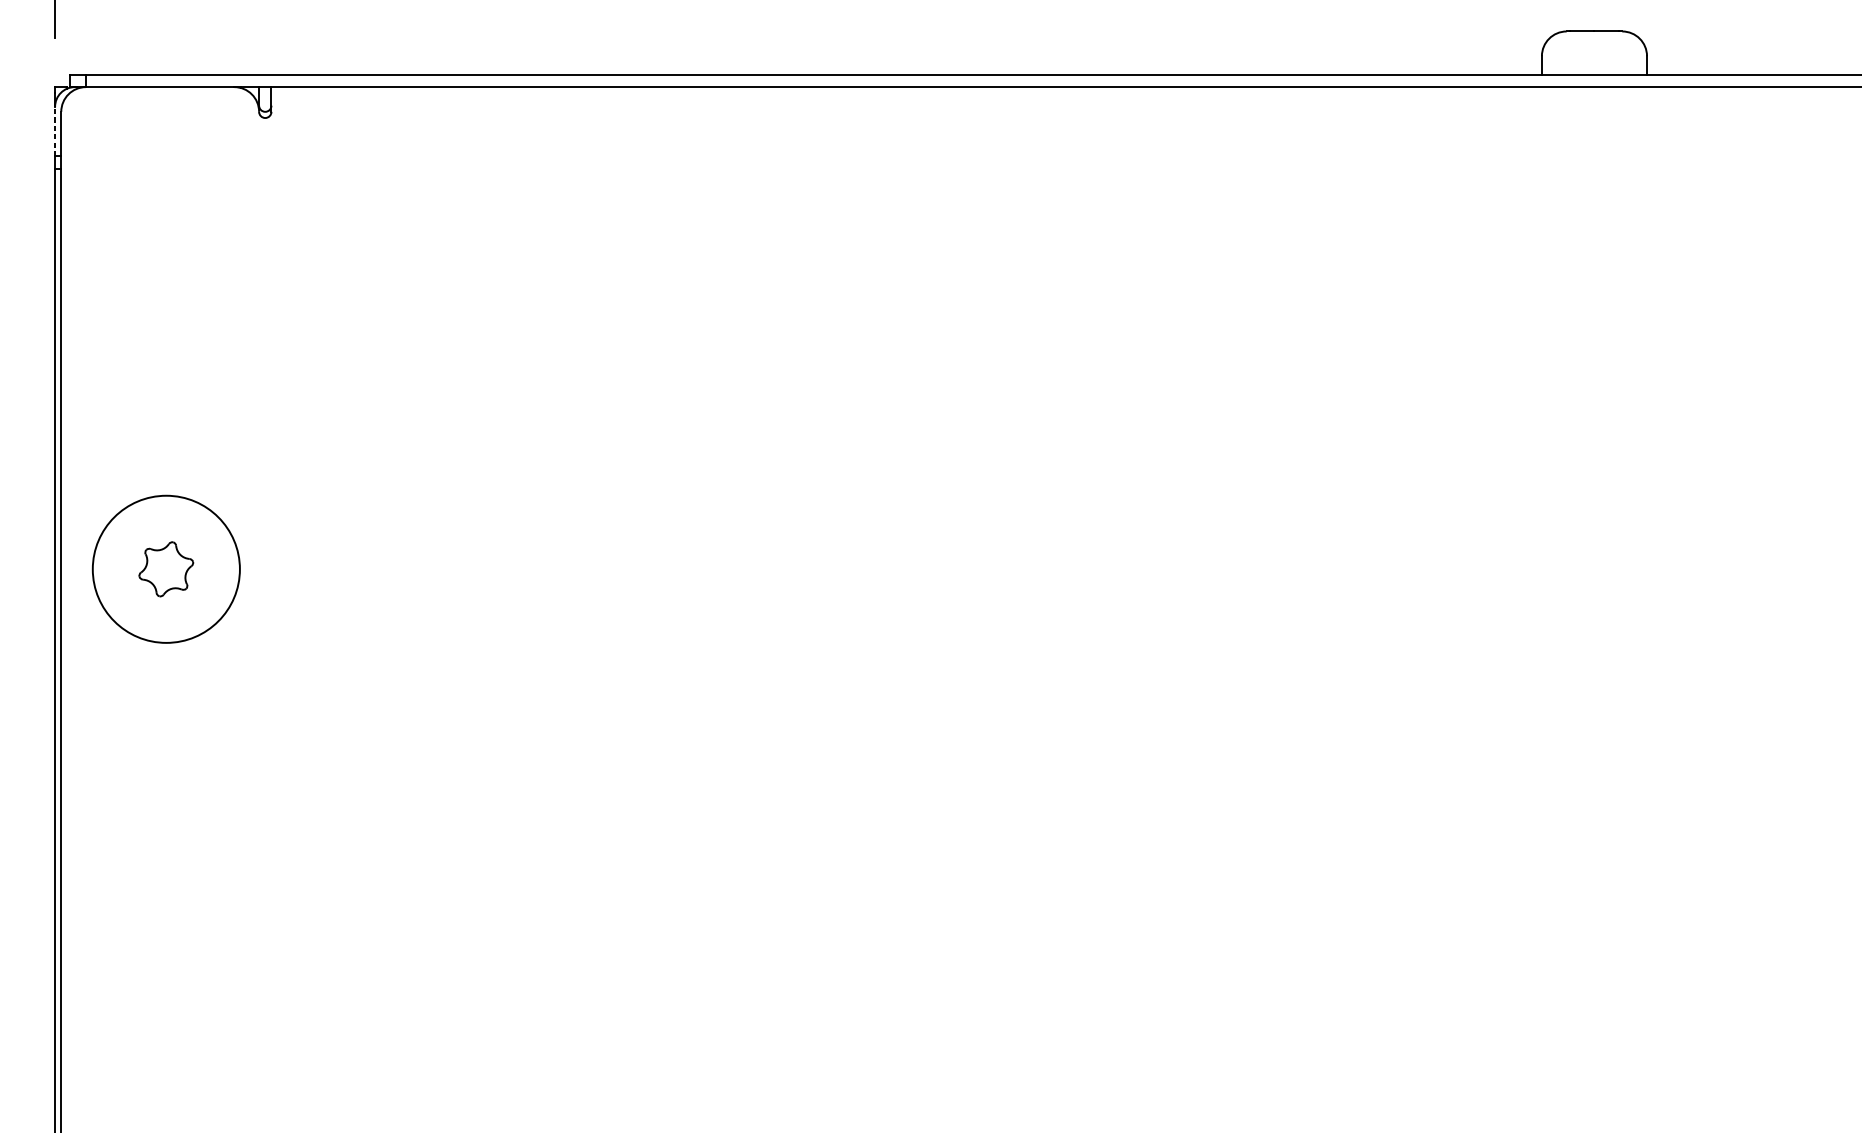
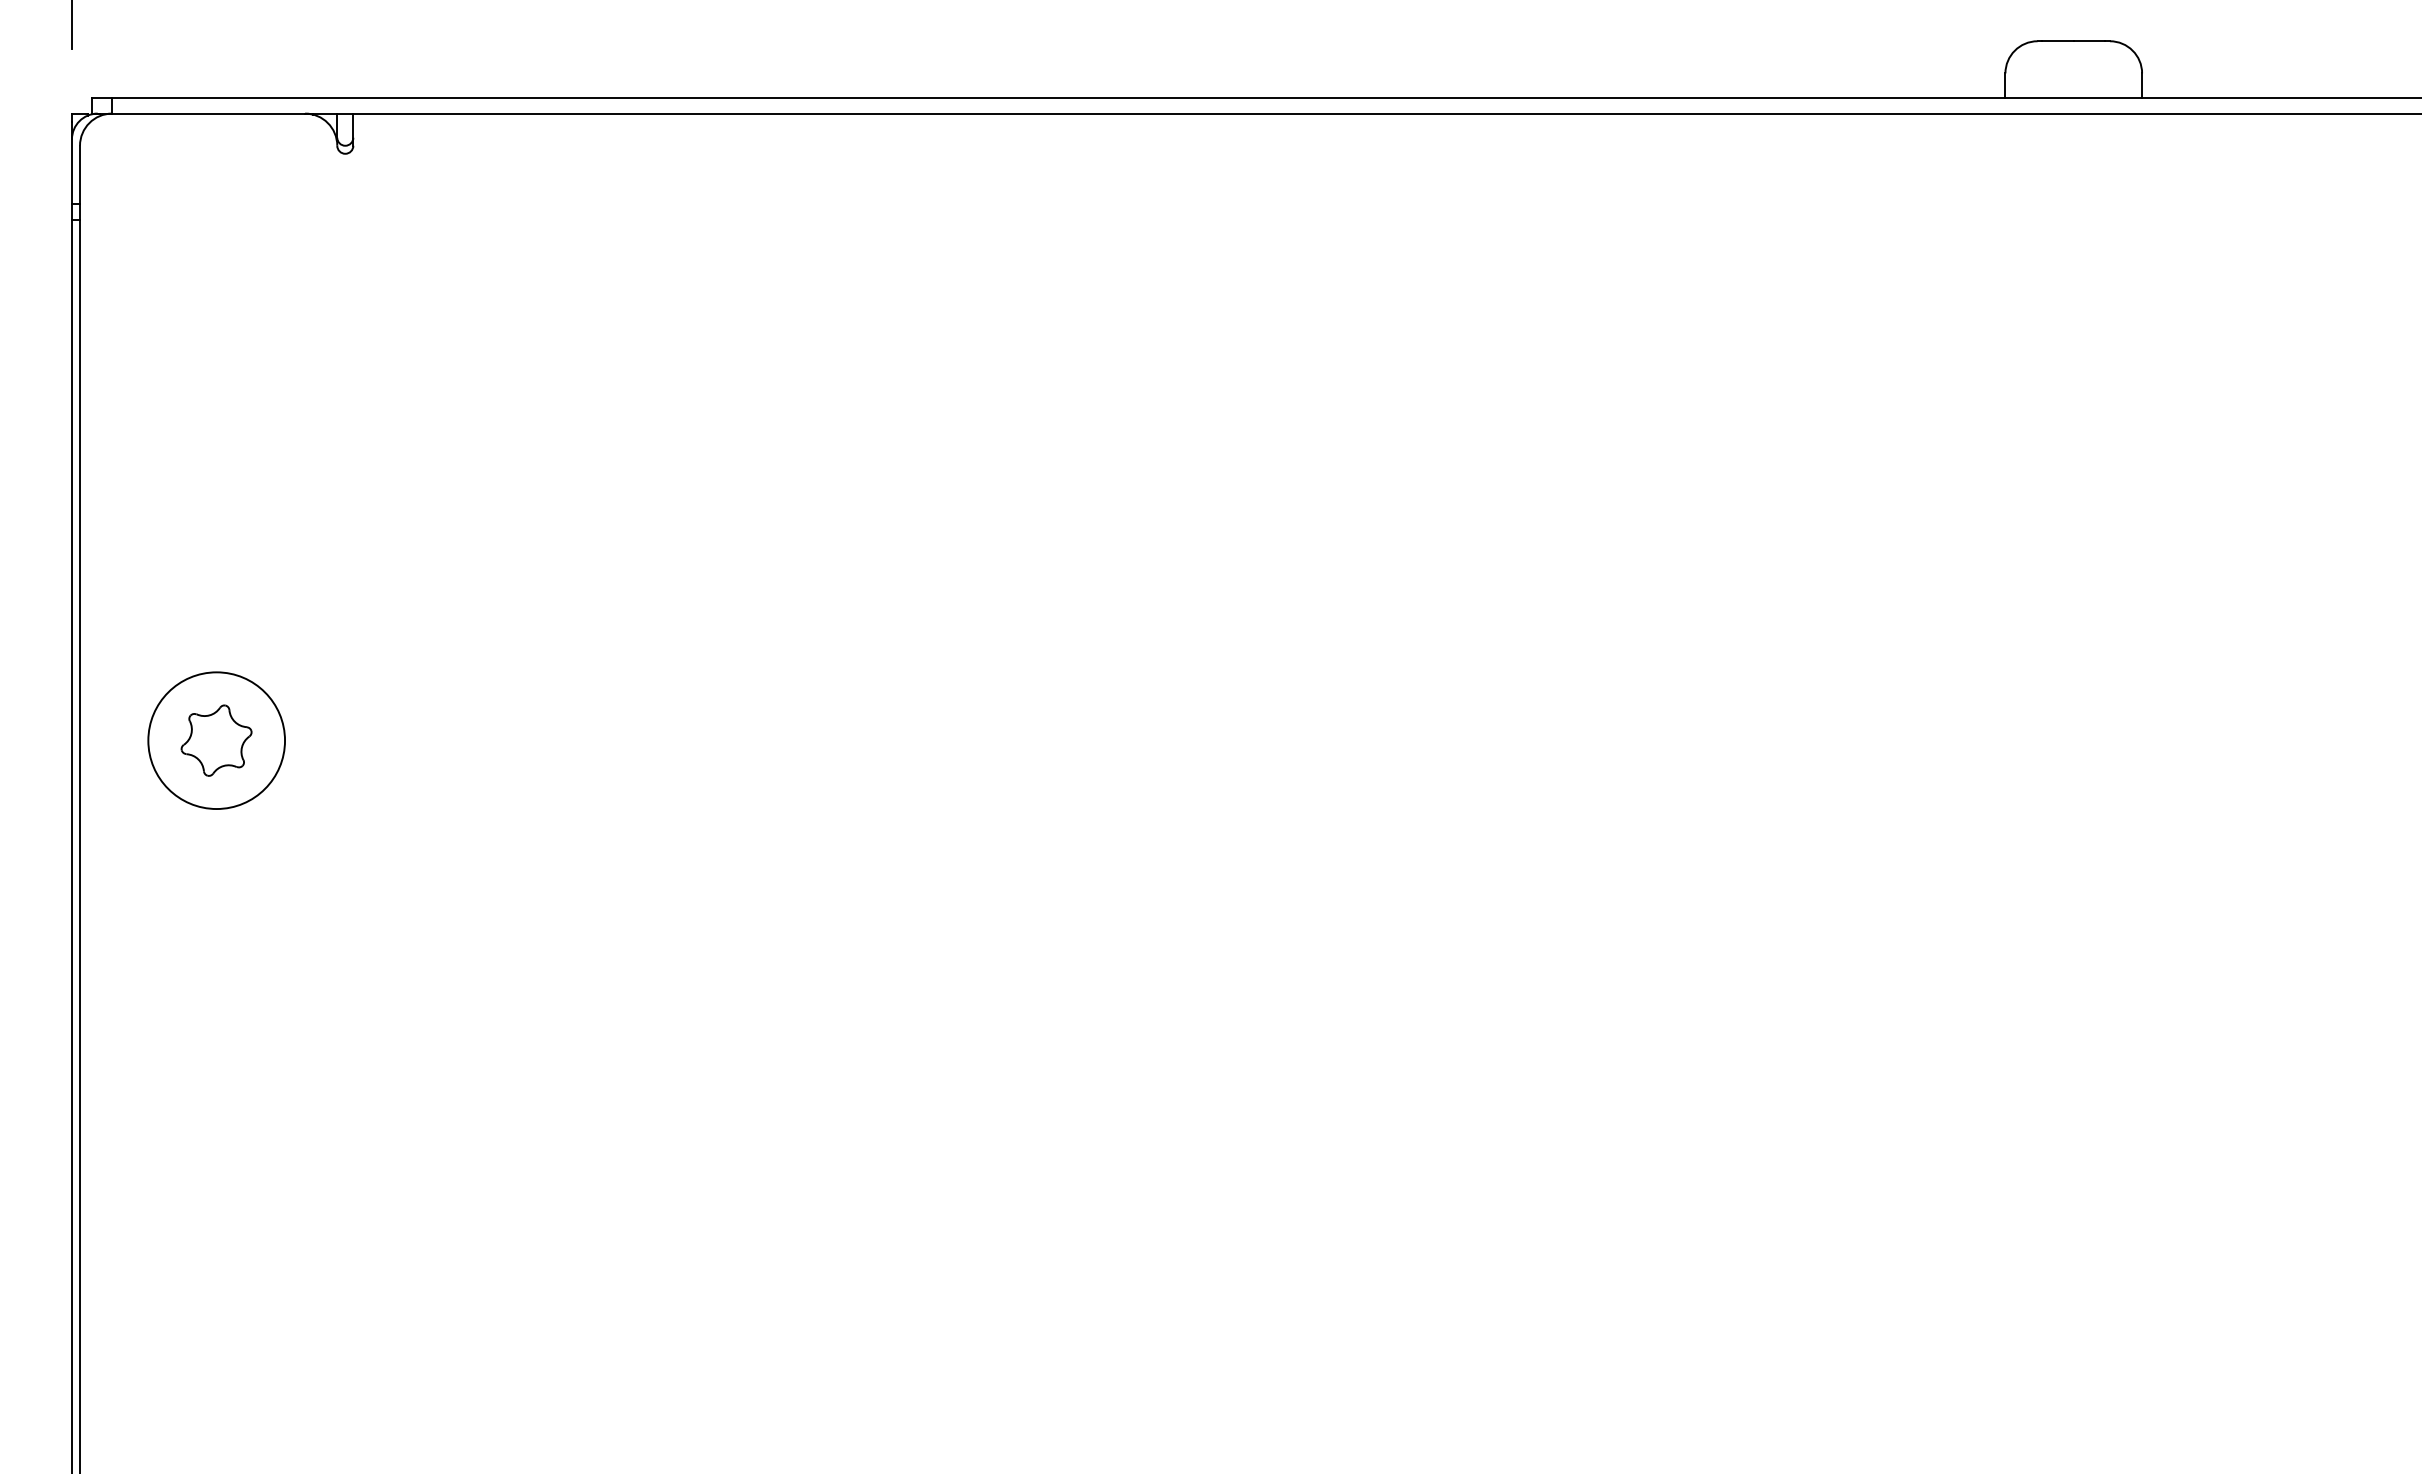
line: (54, 131) -> (71, 171), dashed -> solid
circle: (166, 569) -> (216, 740), size x0.71

